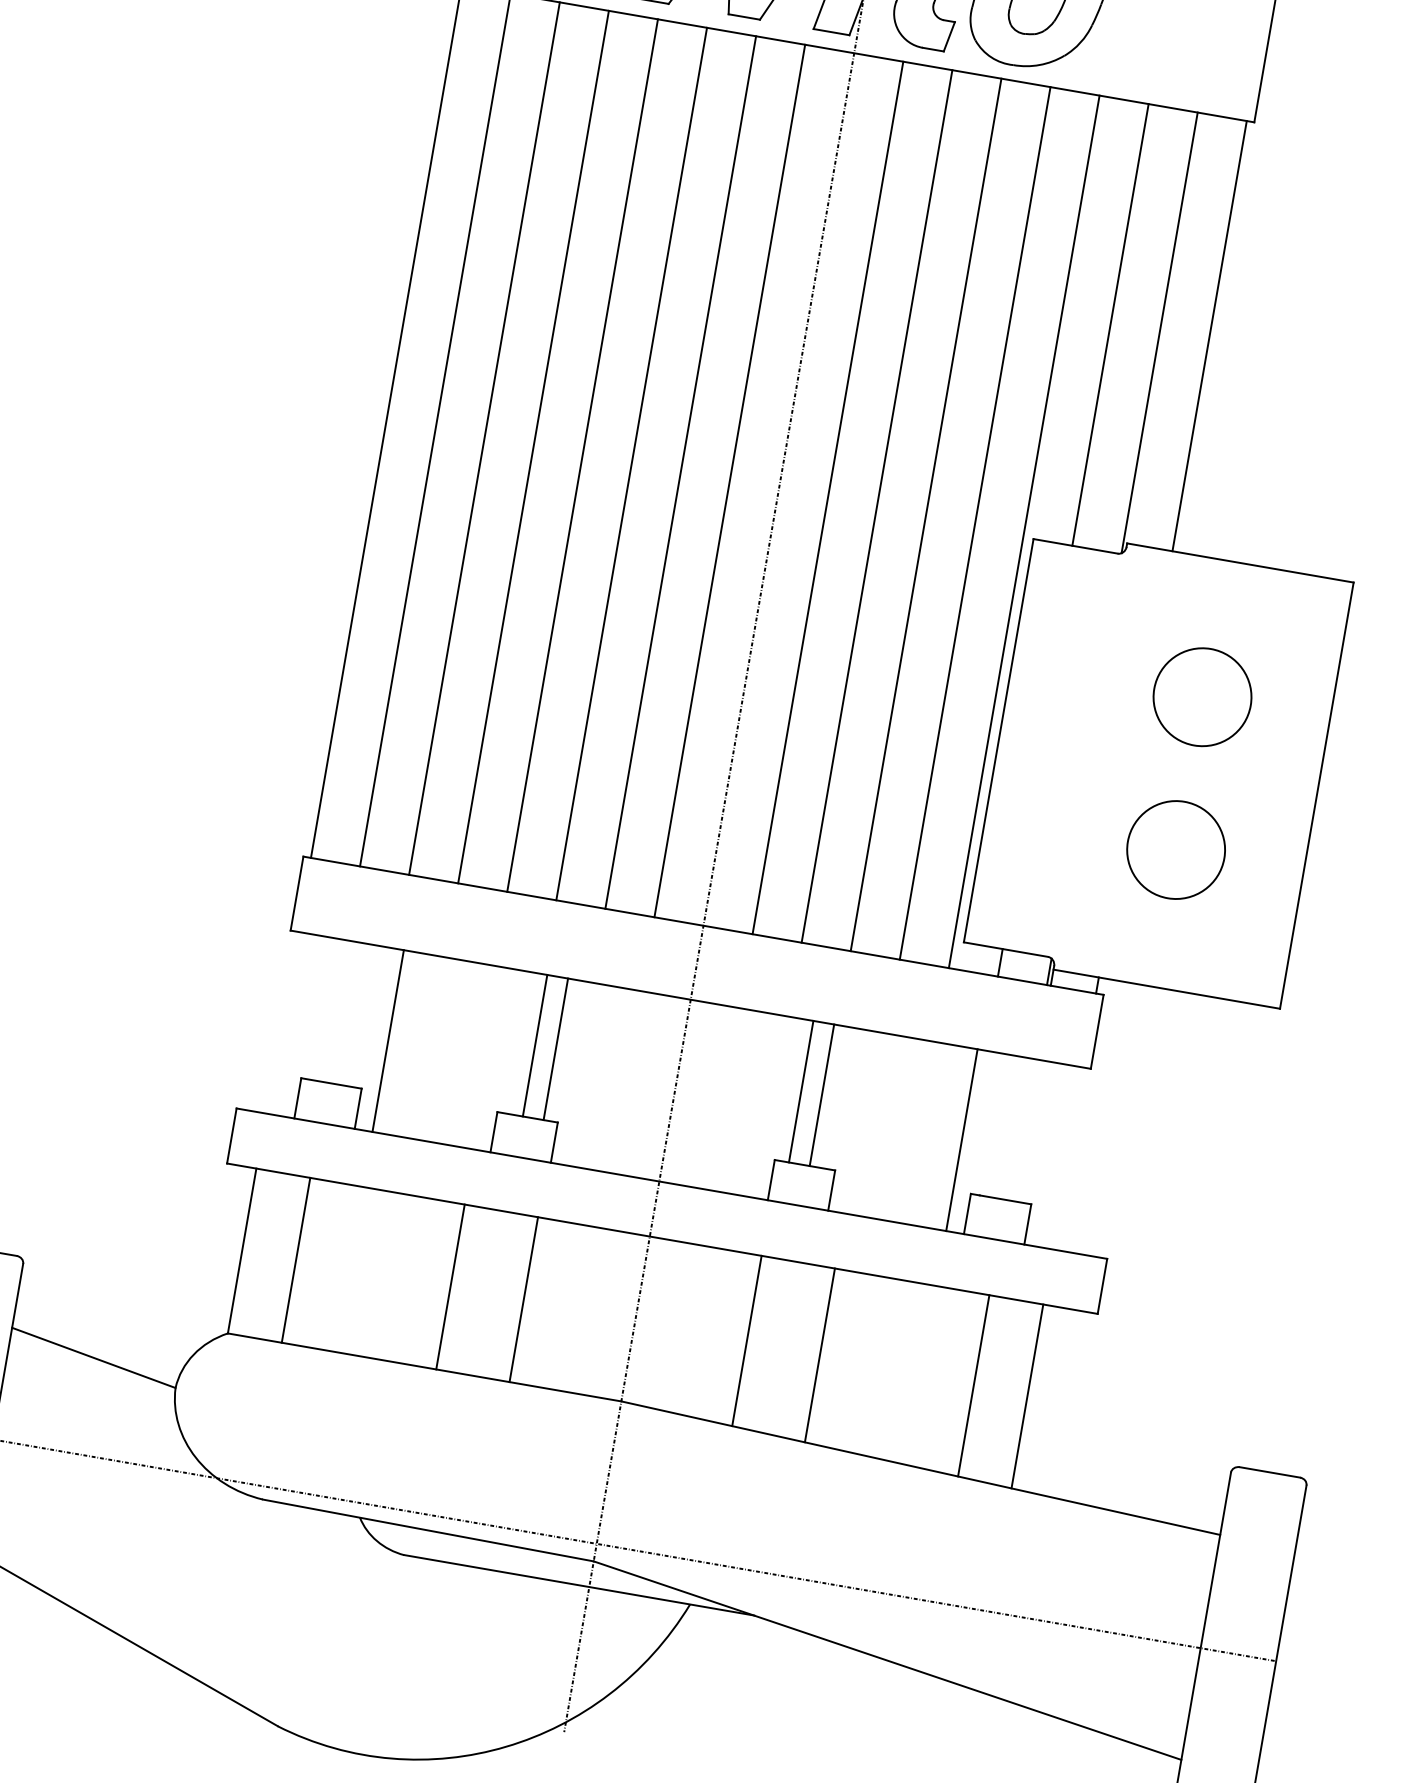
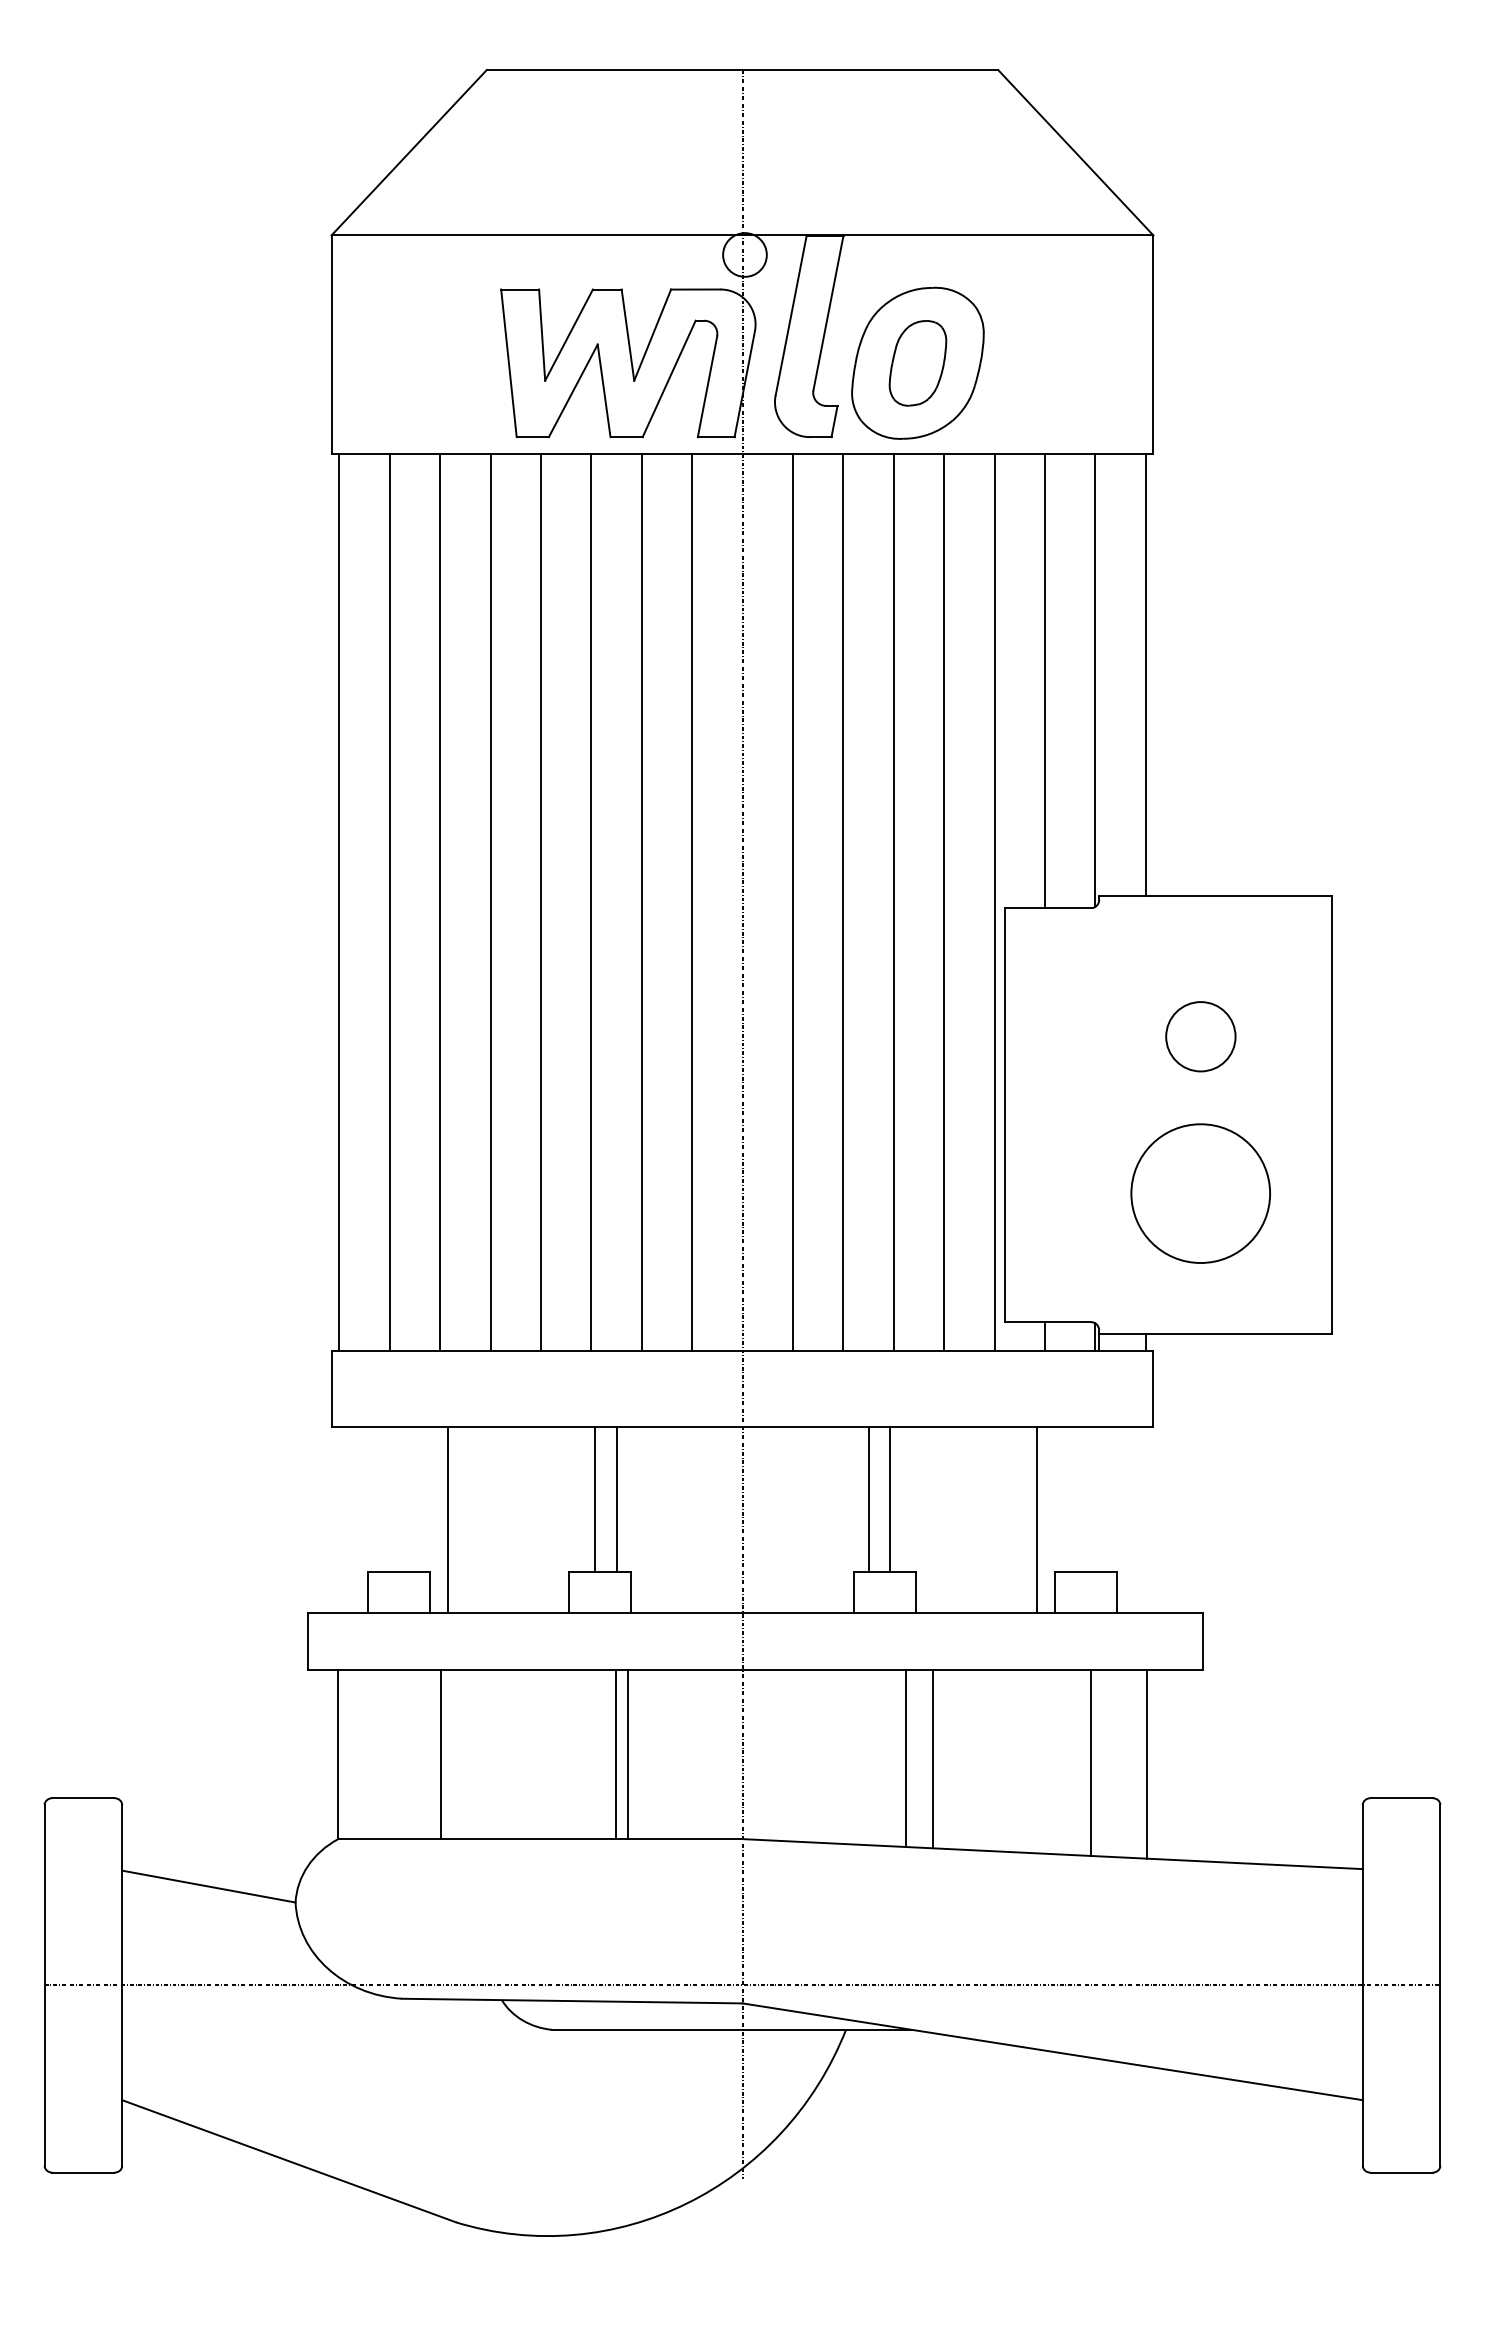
circle: (1202, 697) -> (1200, 1036), size x0.7
circle: (1175, 849) -> (1200, 1193), size x1.4
line: (295, 1260) -> (440, 1754), moved
line: (450, 1287) -> (616, 1754), moved
line: (747, 1340) -> (906, 1756), moved

